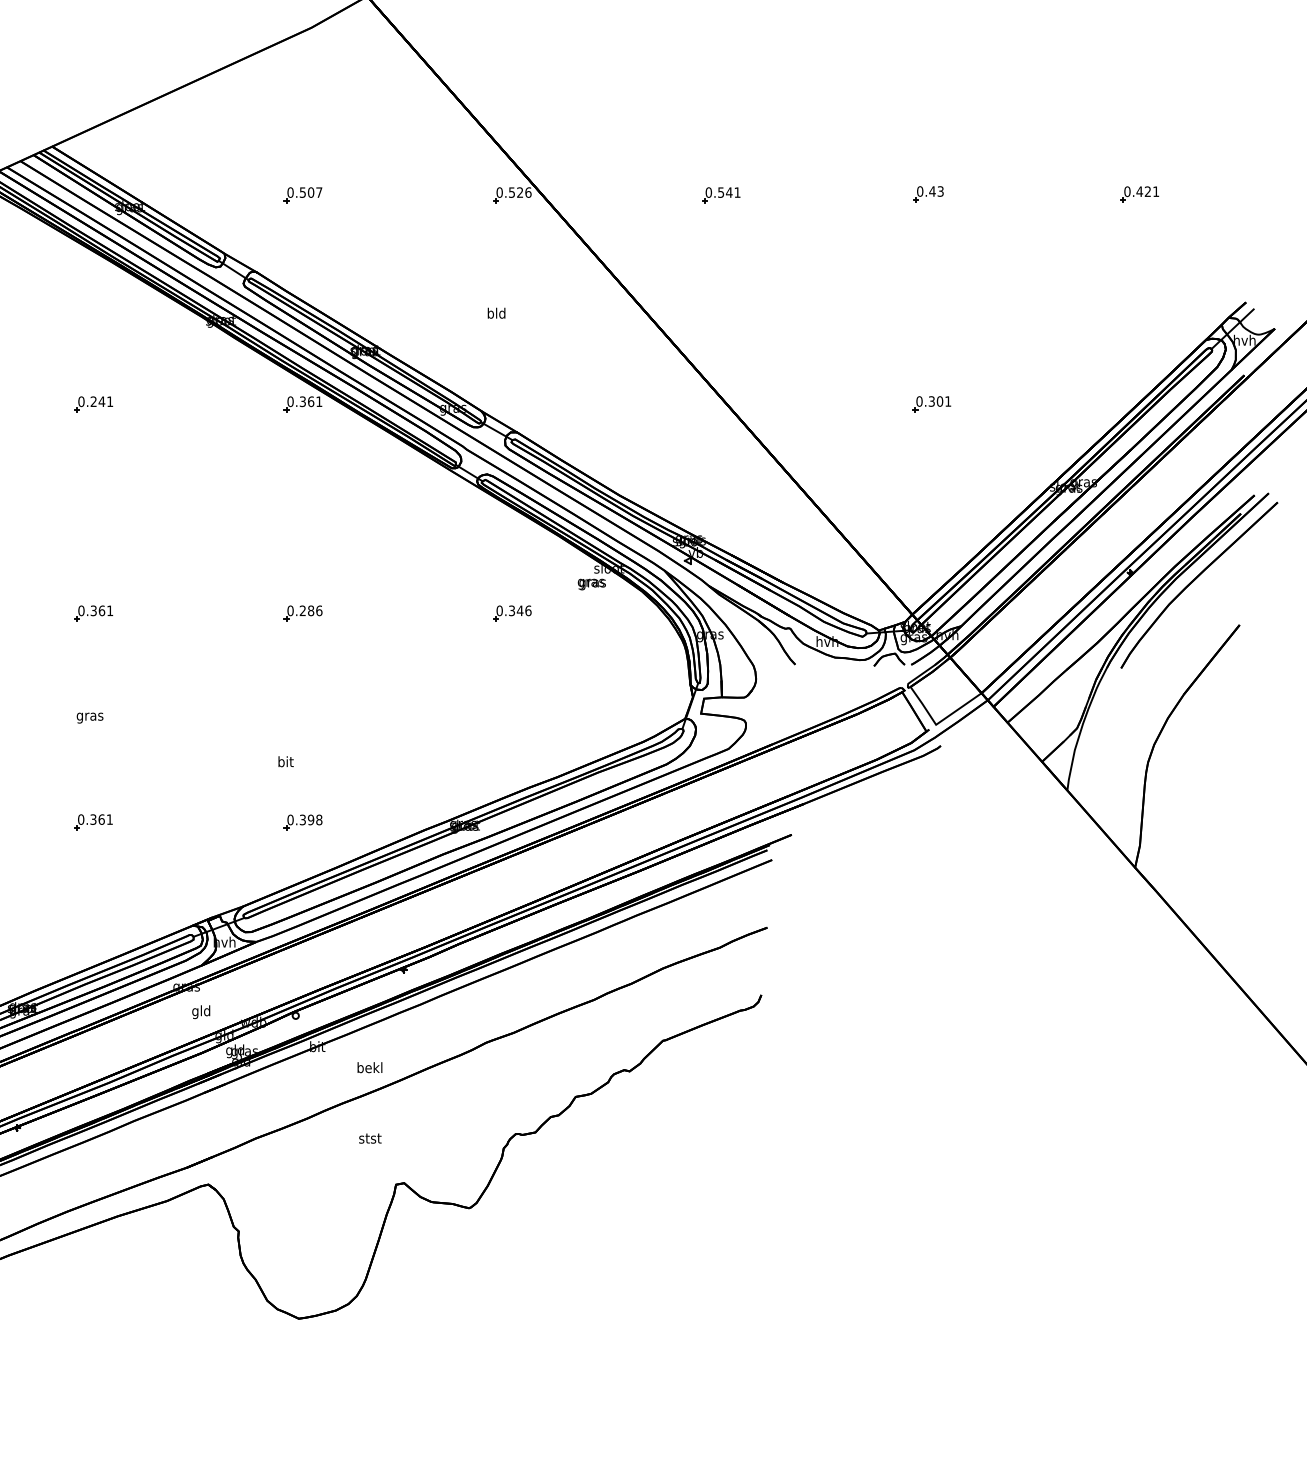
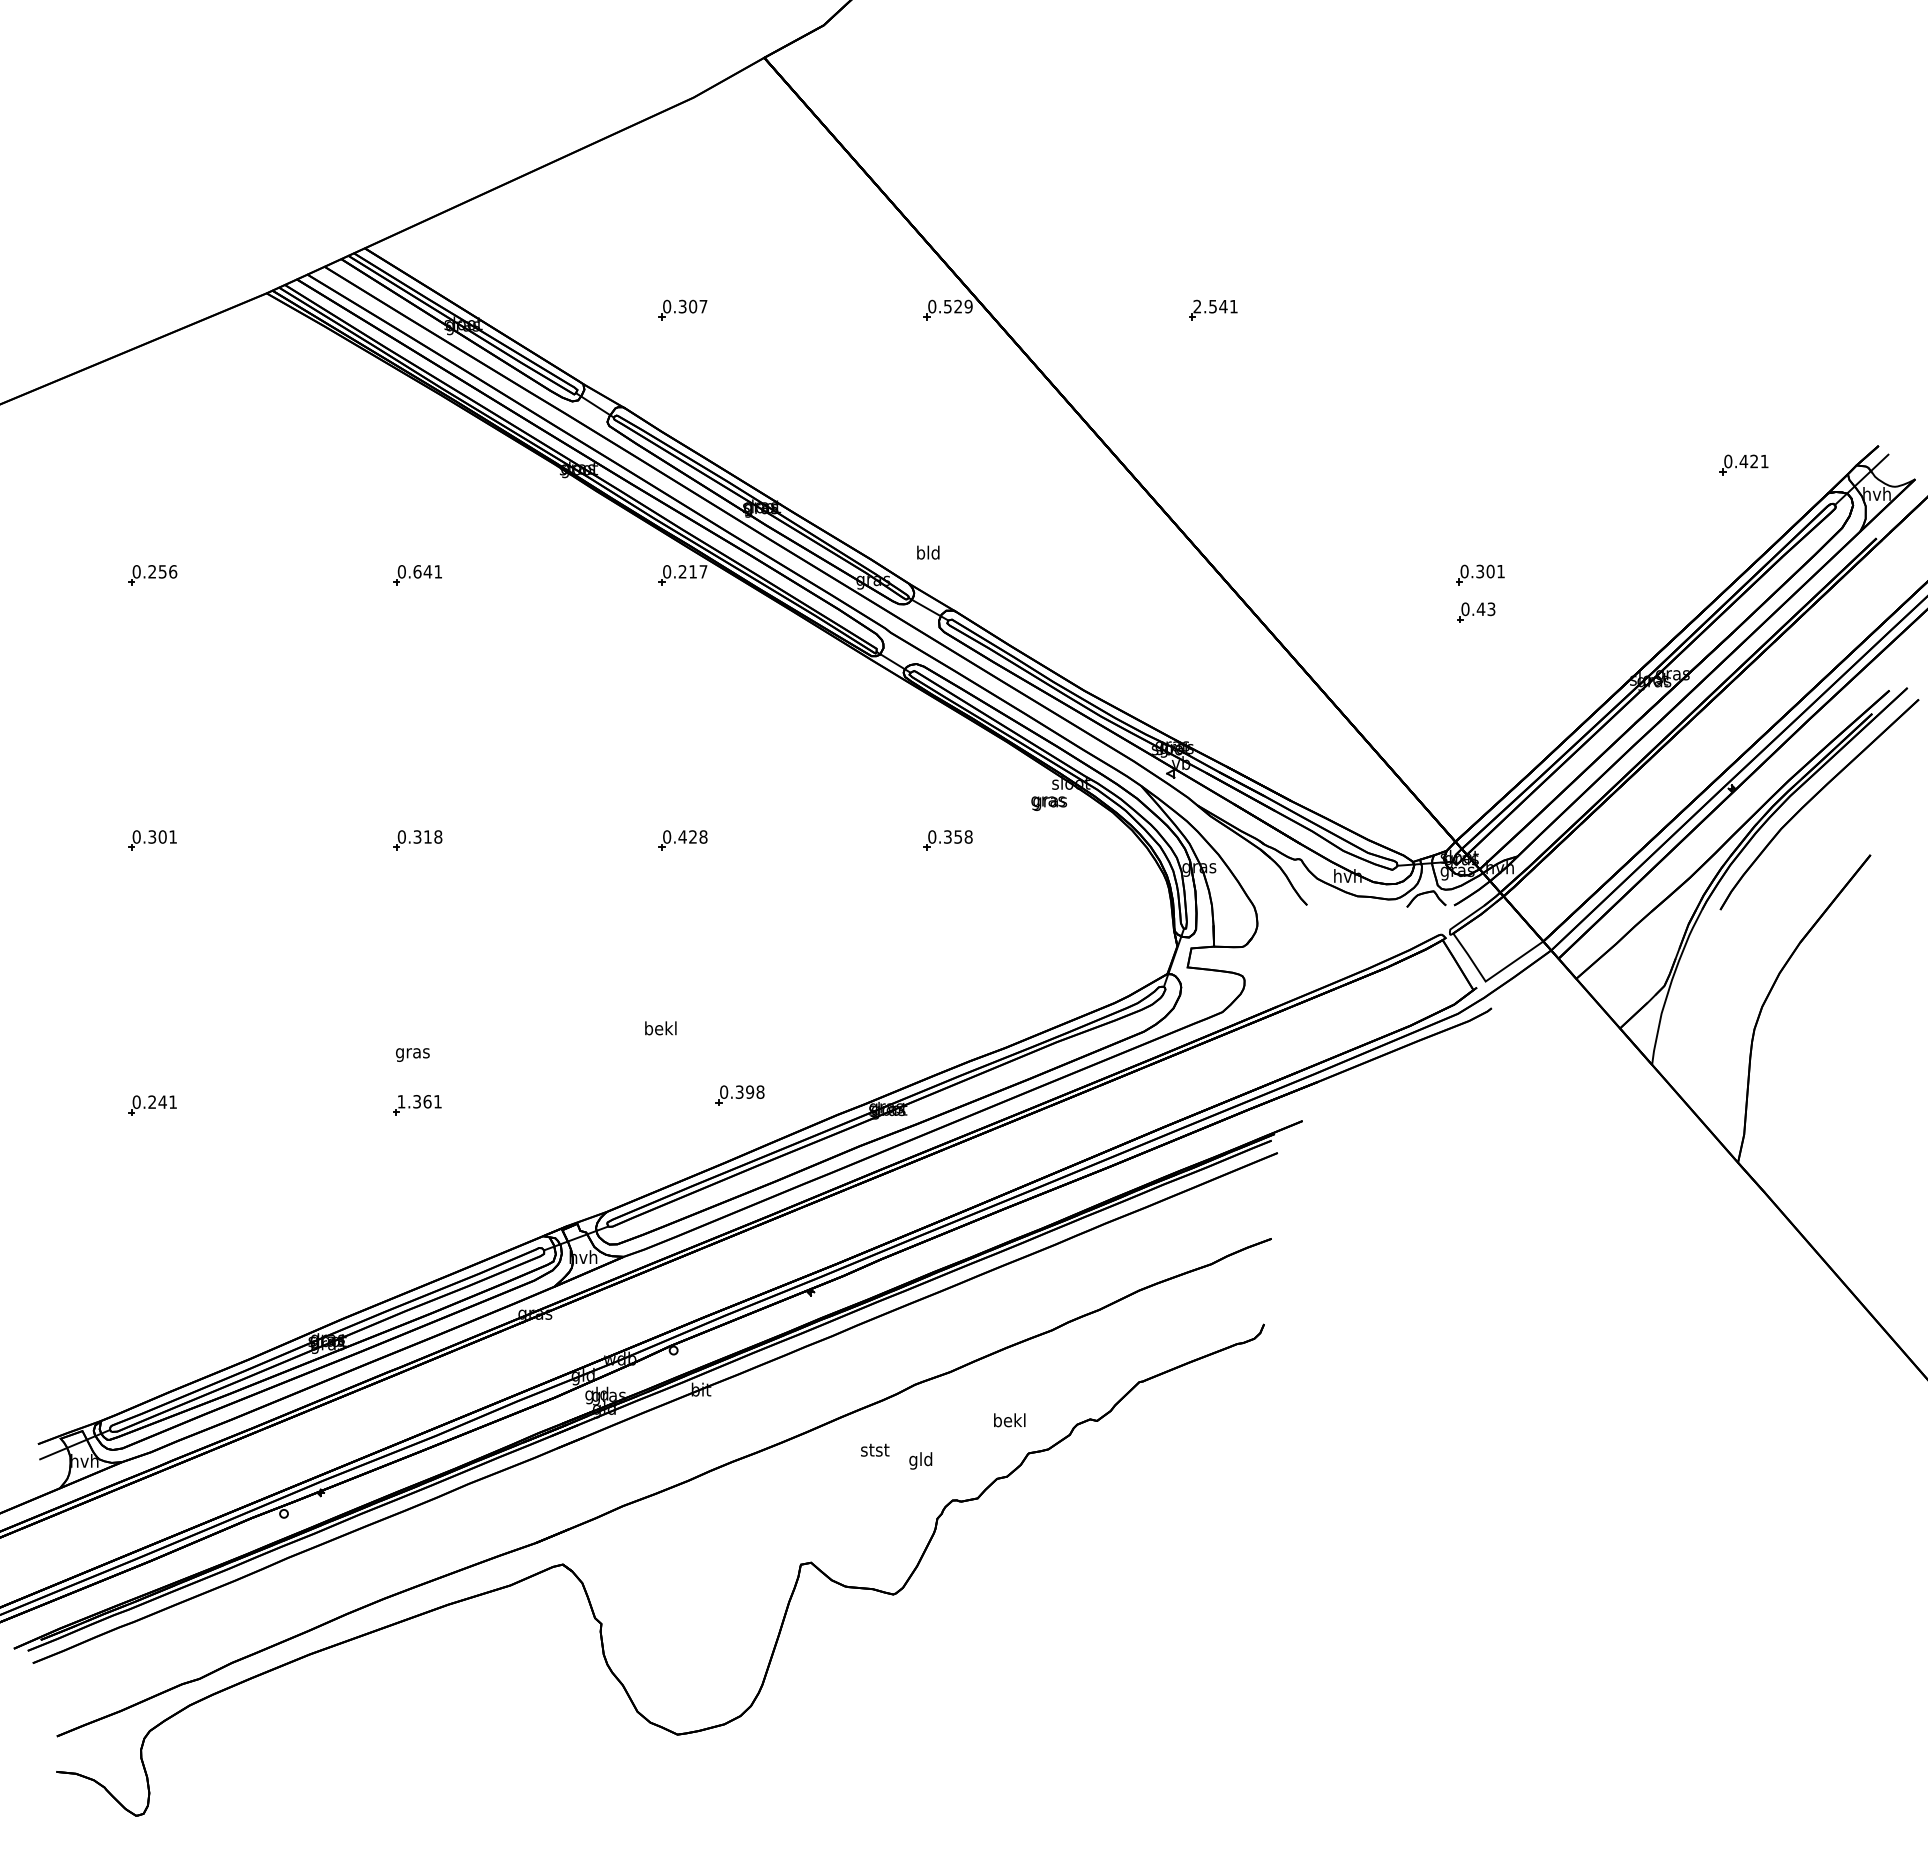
text: (302, 191) -> (682, 305), 0.507 -> 0.307
text: (528, 192) -> (968, 306), 0.526 -> 0.529
text: (708, 192) -> (1197, 306), 0.541 -> 2.541
part: (928, 194) -> (1476, 612), moved
part: (1139, 194) -> (1743, 464), moved
text: (496, 313) -> (928, 552), moved
text: (93, 401) -> (417, 571), 0.241 -> 0.641
text: (310, 401) -> (692, 571), 0.361 -> 0.217
text: (106, 610) -> (433, 836), 0.361 -> 0.318
text: (310, 610) -> (692, 836), 0.286 -> 0.428
text: (524, 610) -> (963, 836), 0.346 -> 0.358
text: (89, 717) -> (412, 1054), moved
text: (285, 761) -> (660, 1028), bit -> bekl
text: (81, 819) -> (401, 1101), 0.361 -> 1.361
part: (302, 822) -> (739, 1095), moved
text: (201, 1011) -> (920, 1460), moved
text: (369, 1067) -> (1009, 1420), moved
text: (370, 1138) -> (875, 1449), moved

